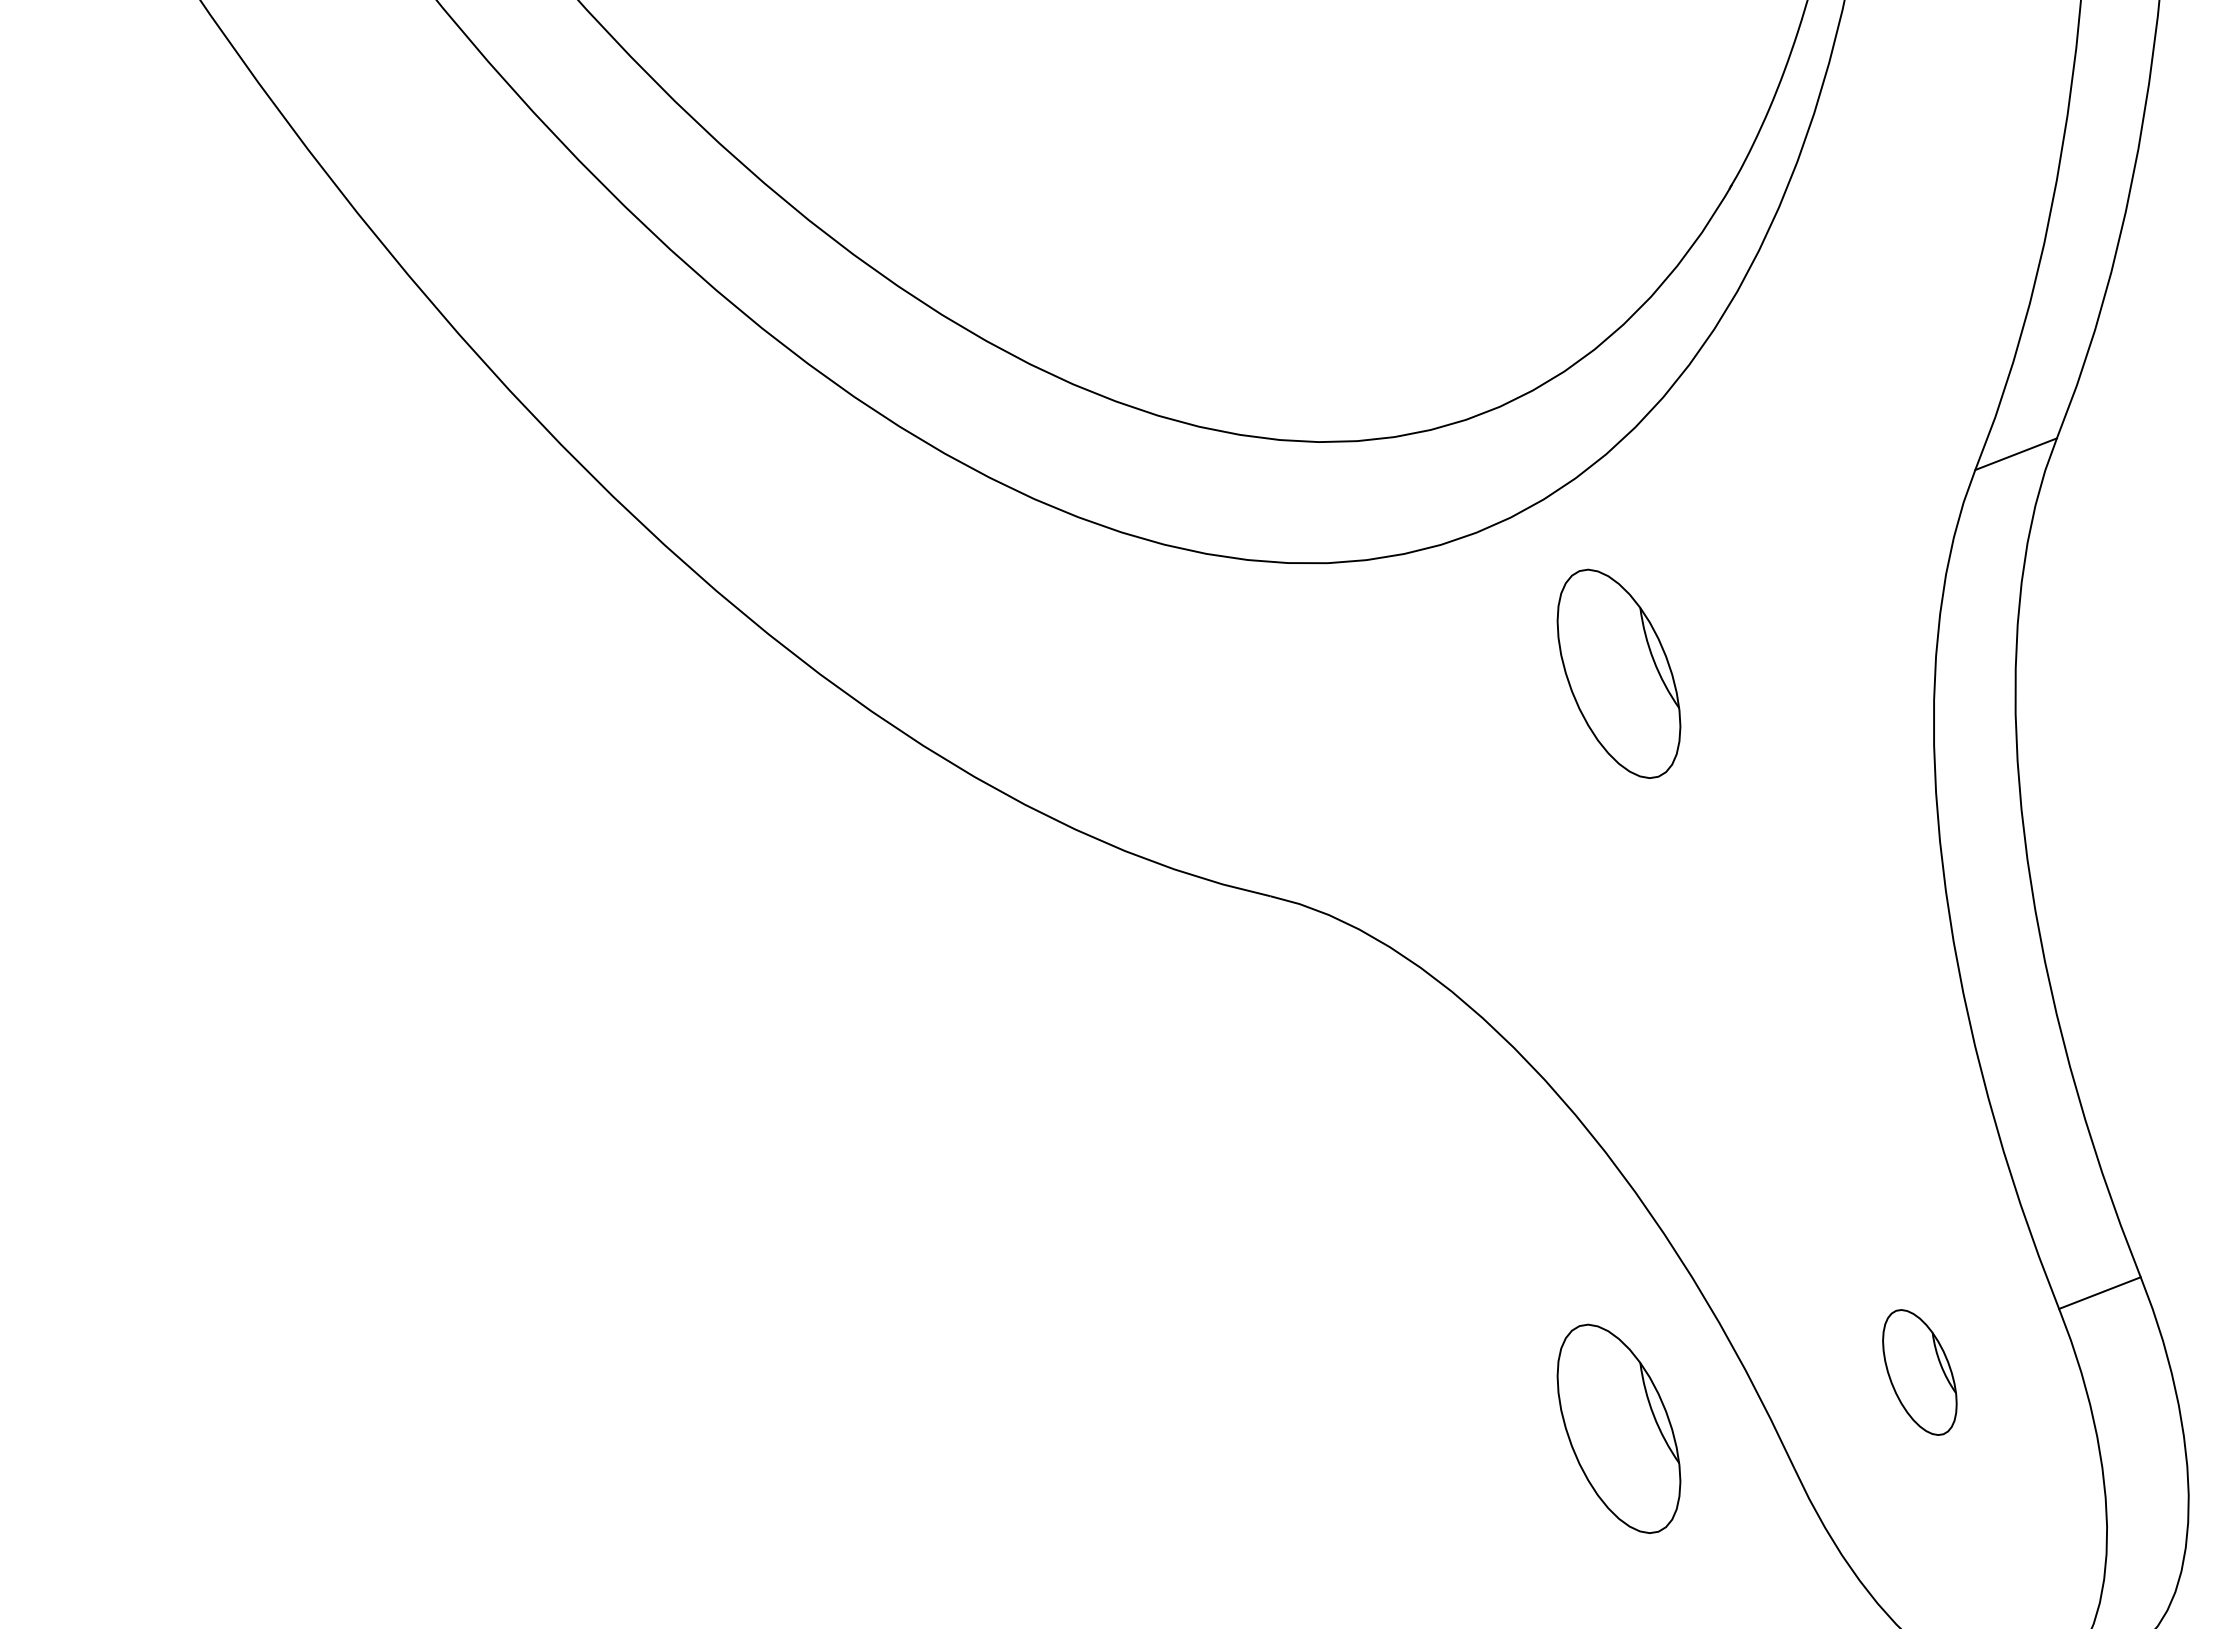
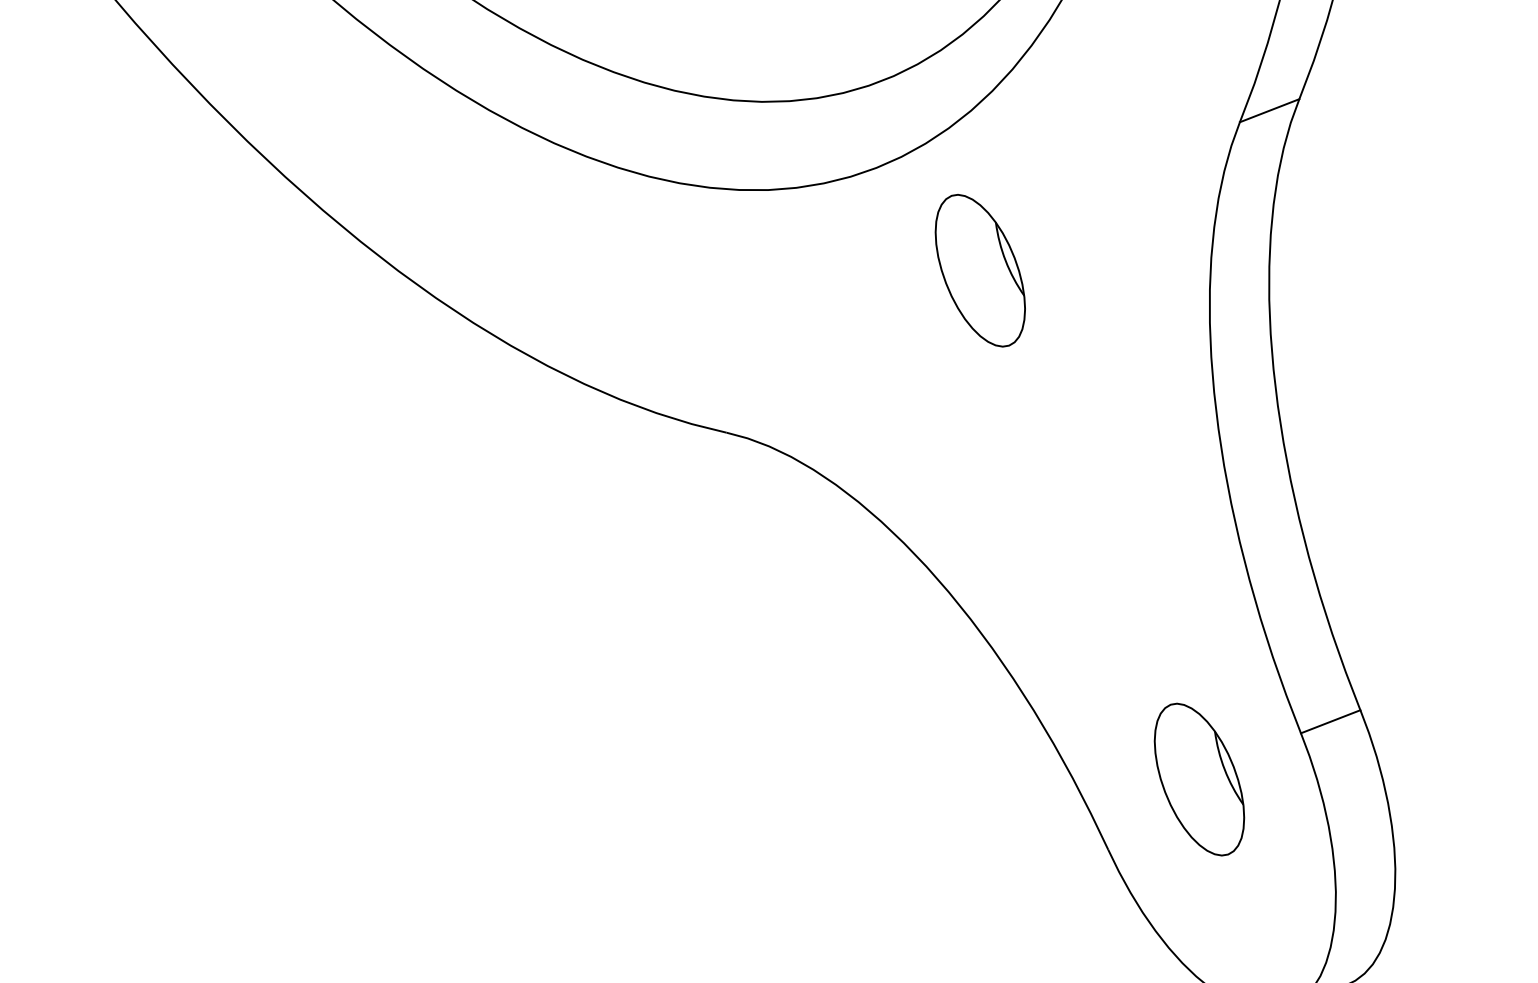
part: (1919, 1372) -> (1199, 779), size x1.67
part: (1618, 1428) -> (980, 820), removed

